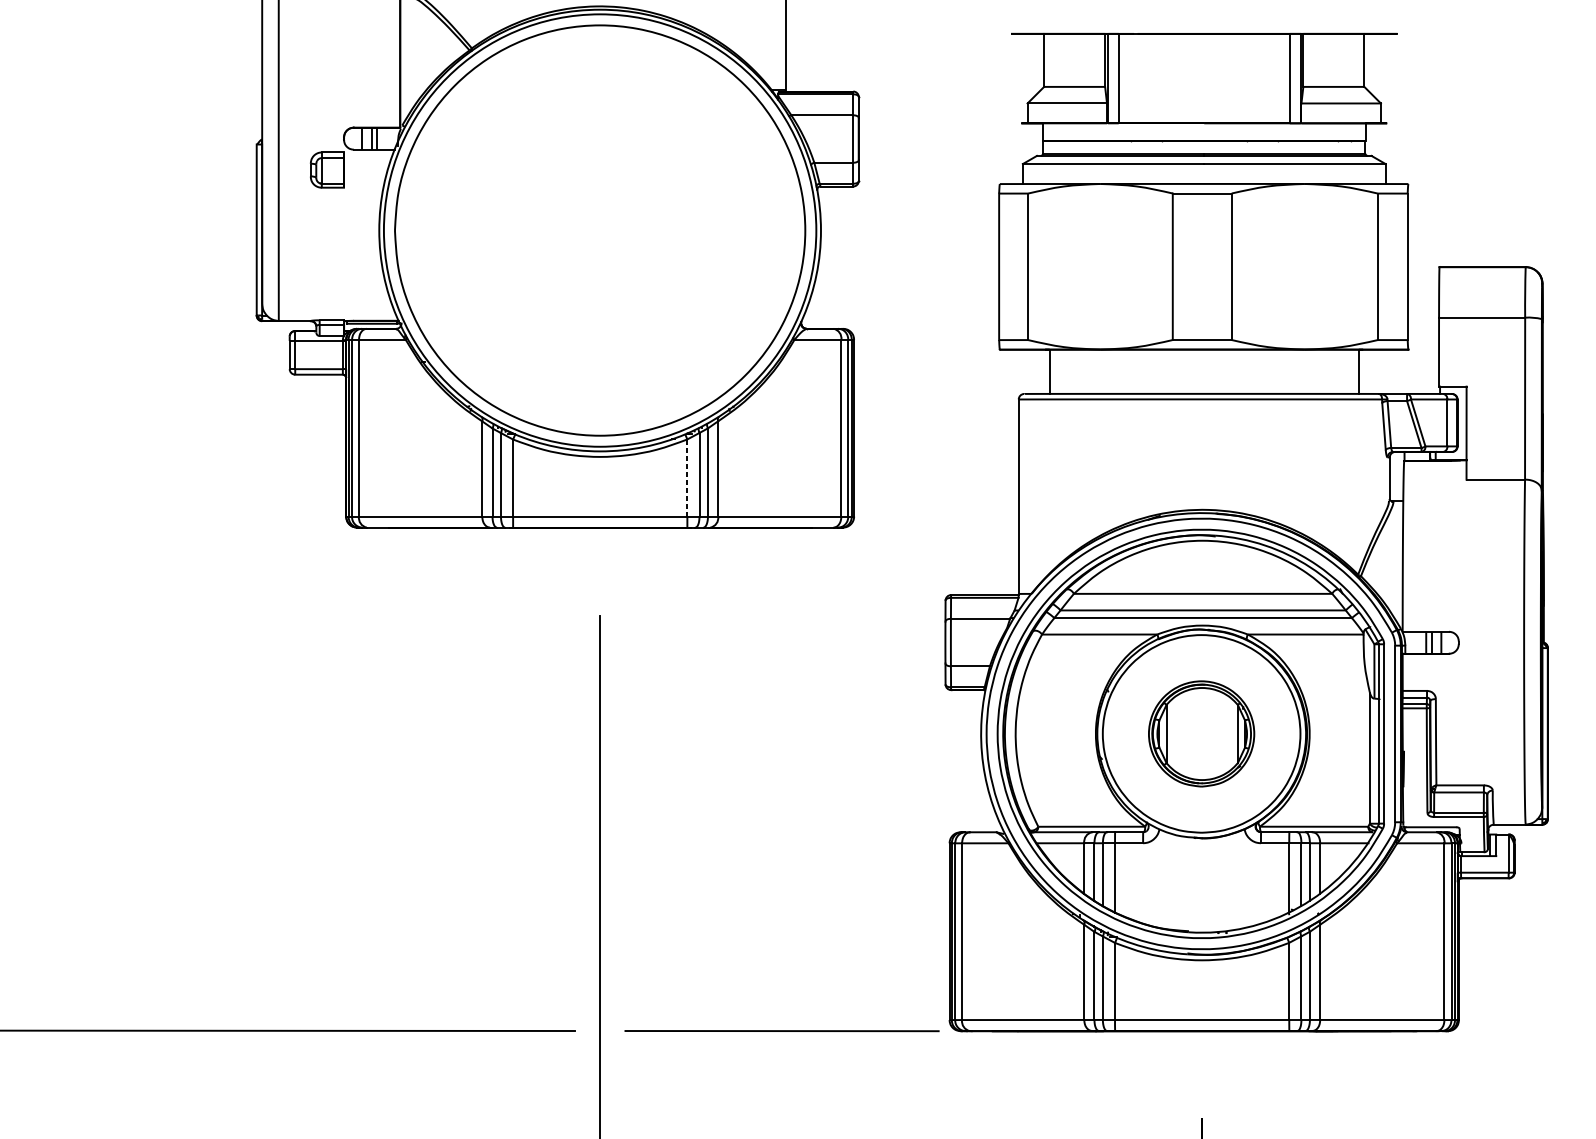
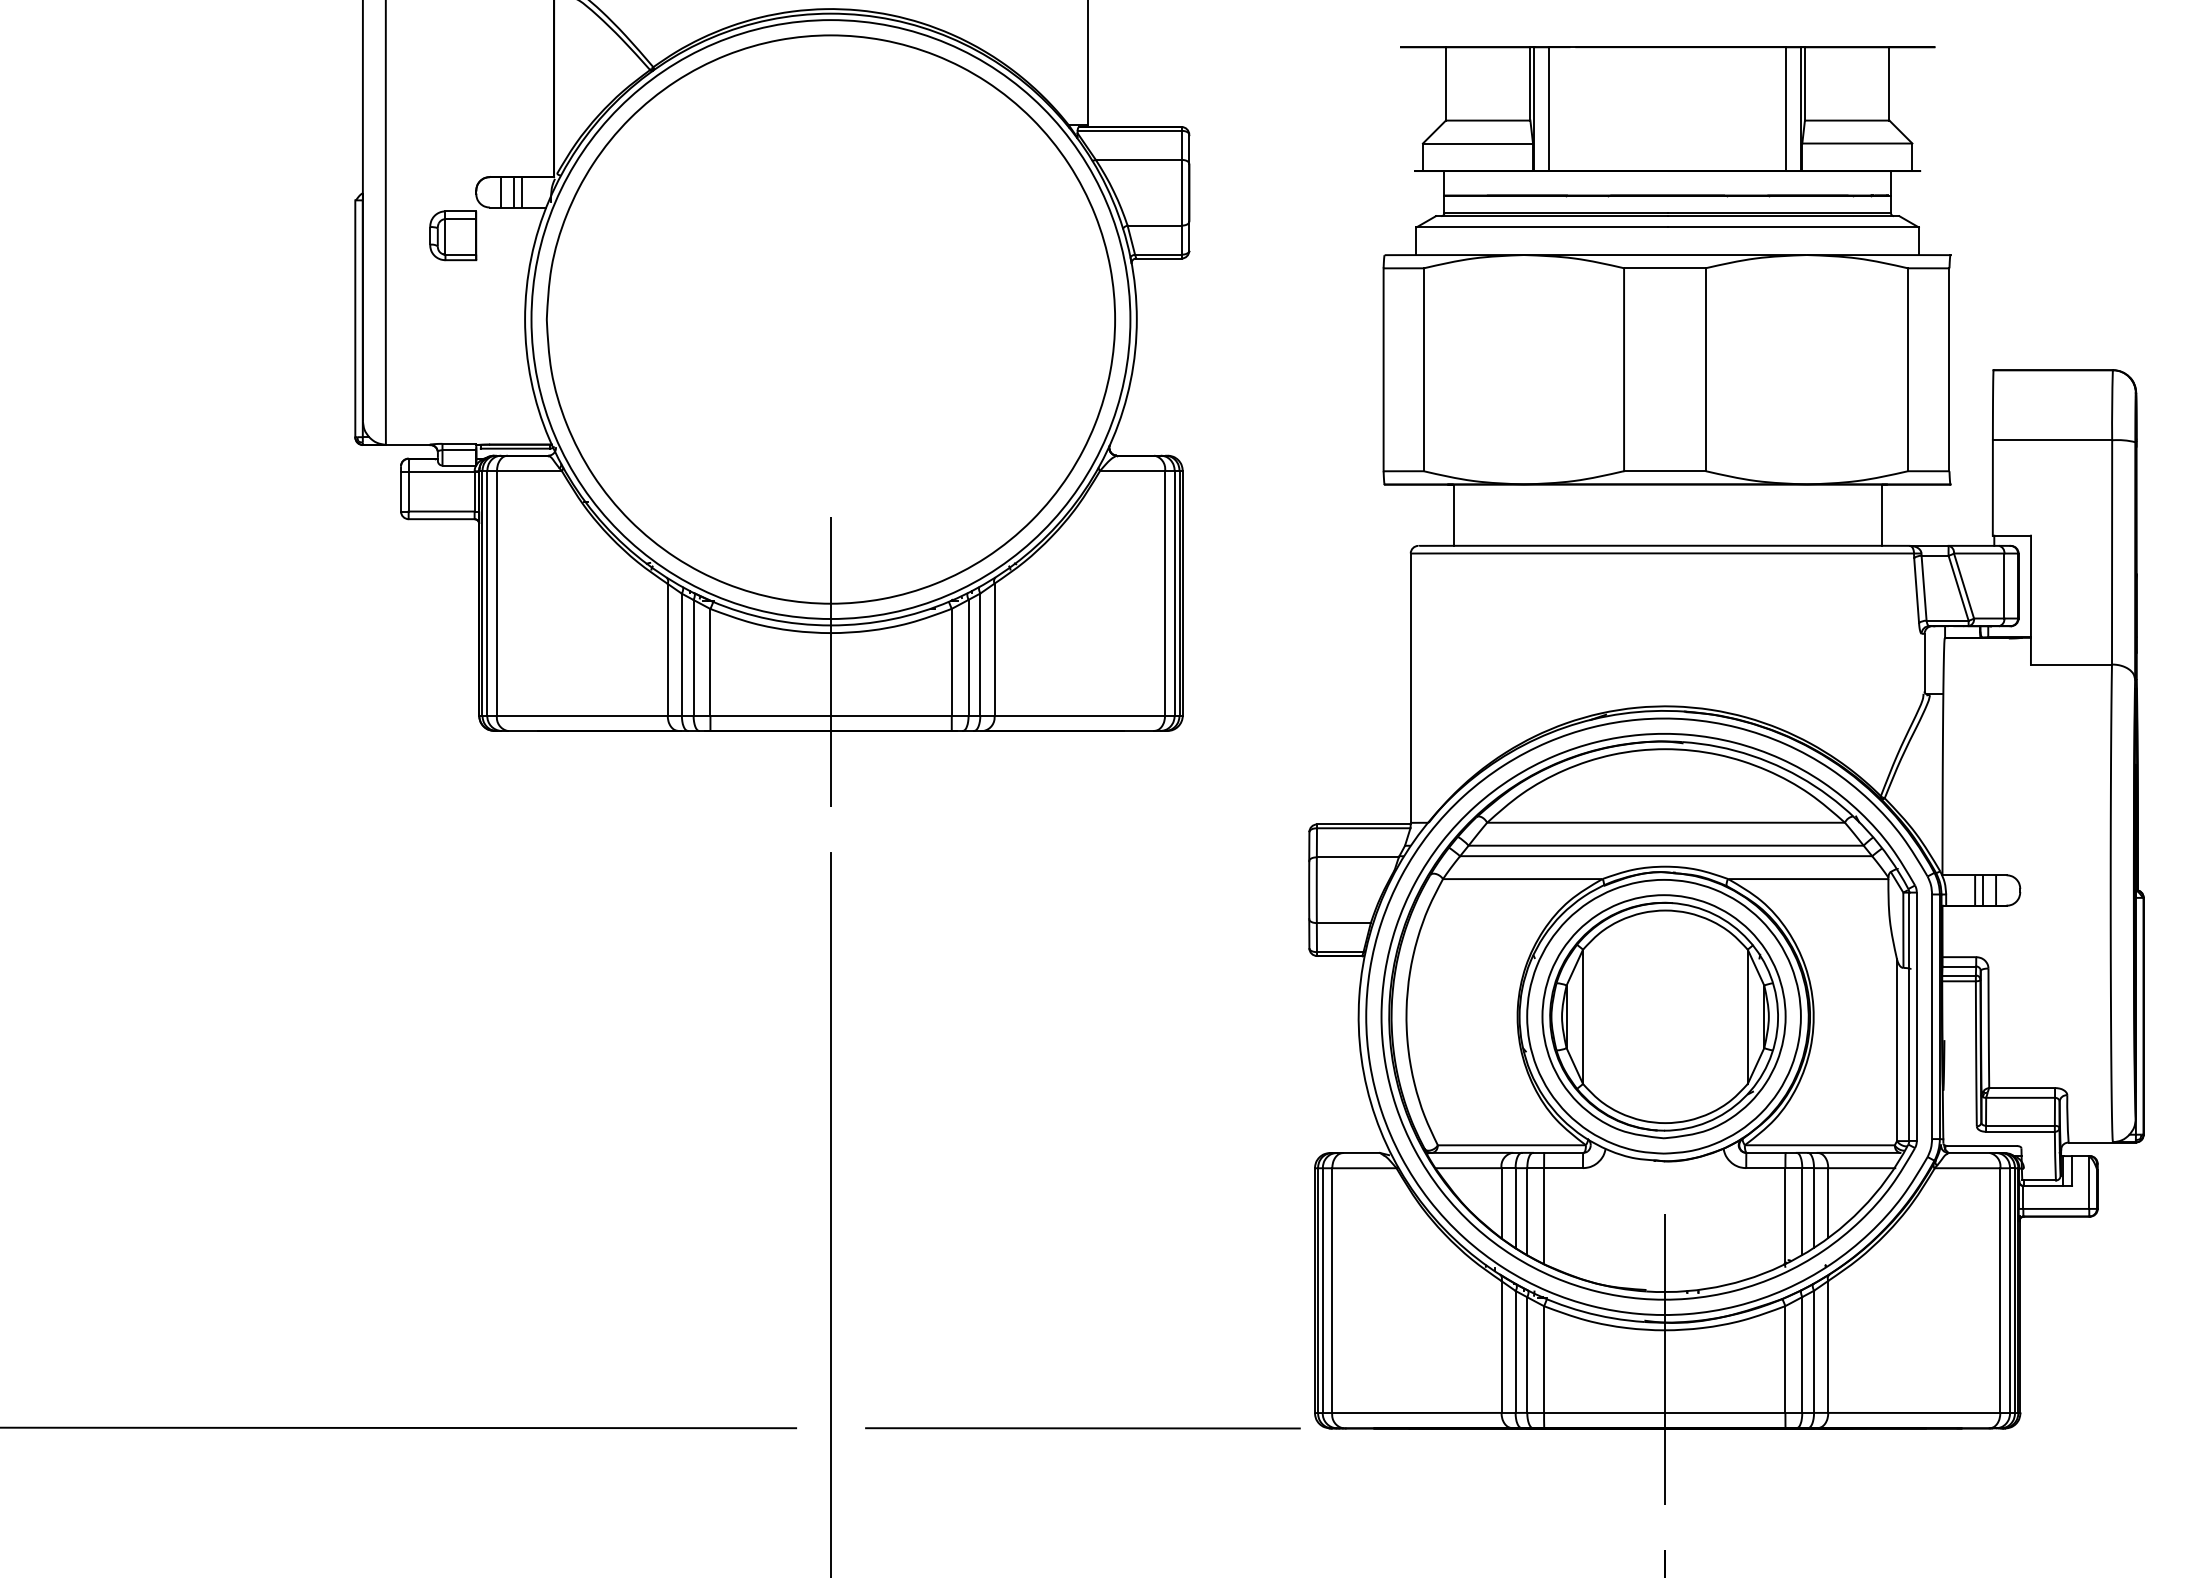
line: (687, 477) -> (951, 661), dashed -> solid
line: (600, 478) -> (831, 662), added
part: (1201, 733) -> (1663, 1016), size x1.67
line: (1201, 981) -> (1664, 1359), added

